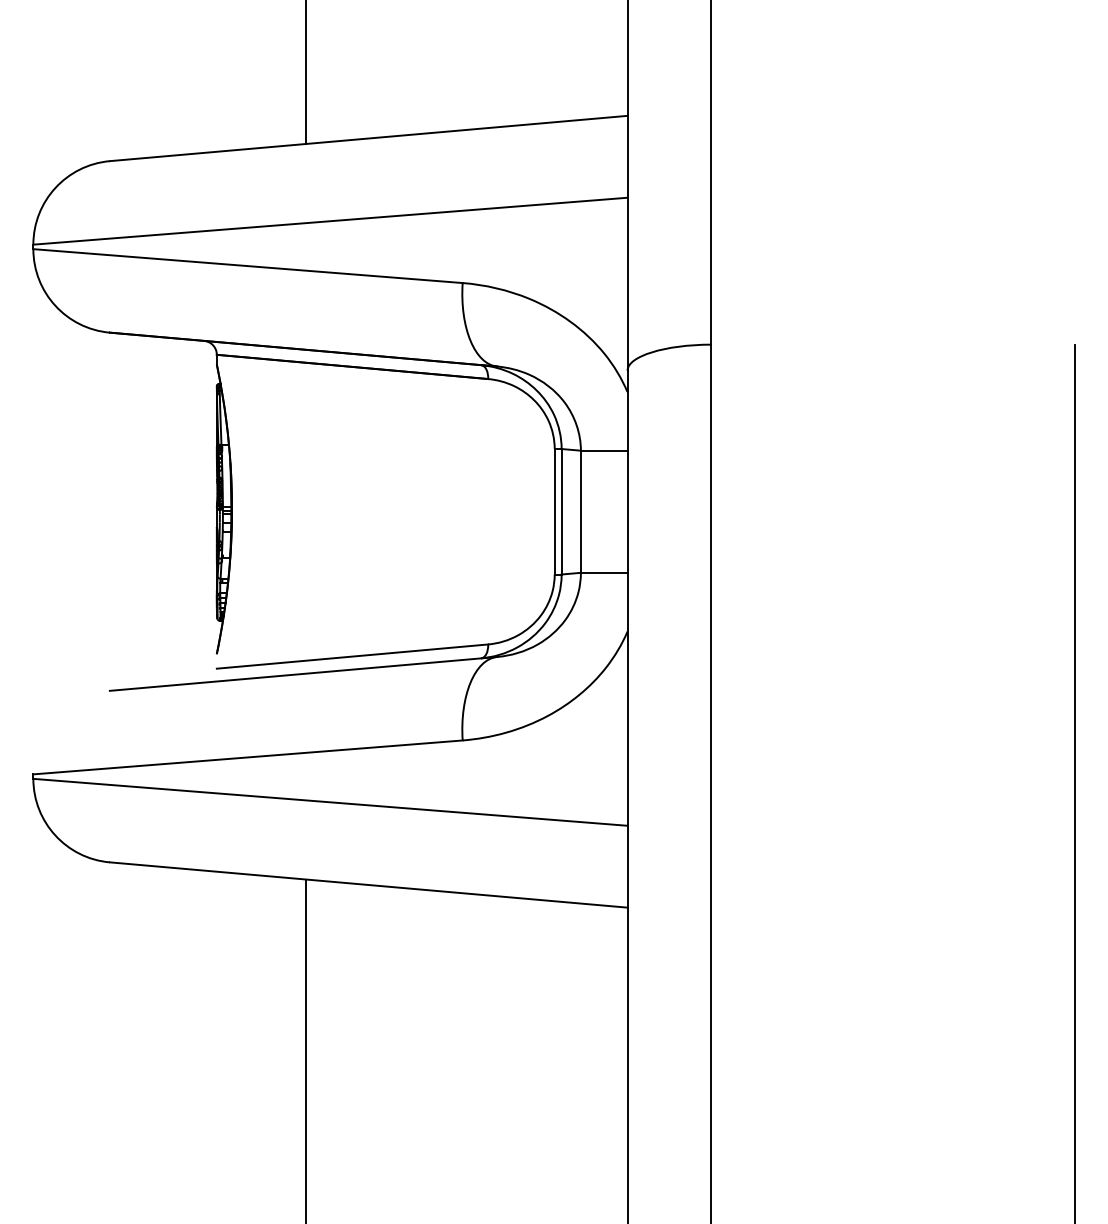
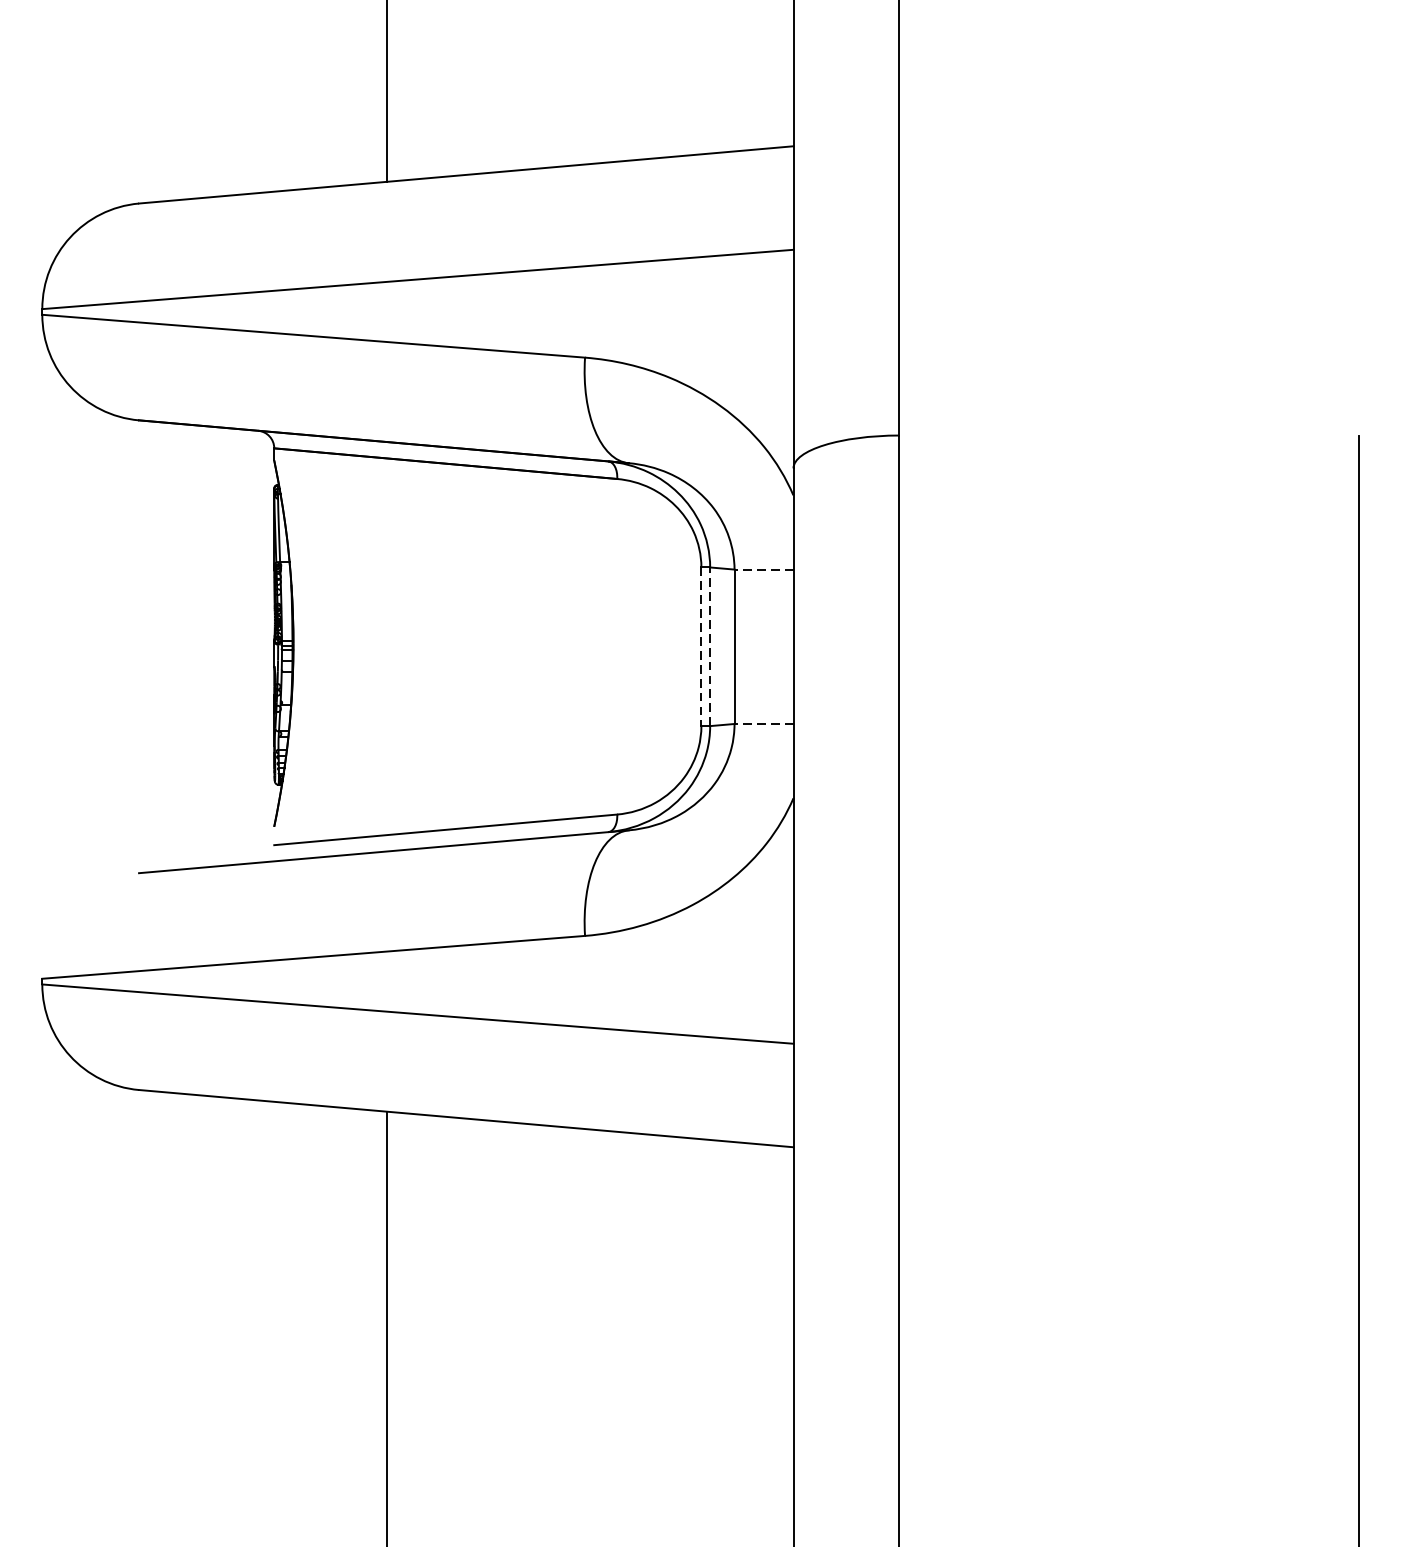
line: (603, 450) -> (763, 569), solid -> dashed
line: (554, 511) -> (701, 646), solid -> dashed
line: (561, 511) -> (709, 646), solid -> dashed
line: (603, 572) -> (763, 723), solid -> dashed

